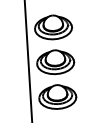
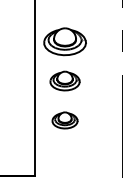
part: (55, 61) -> (64, 80), size x0.7
part: (57, 97) -> (64, 120), size x0.6

